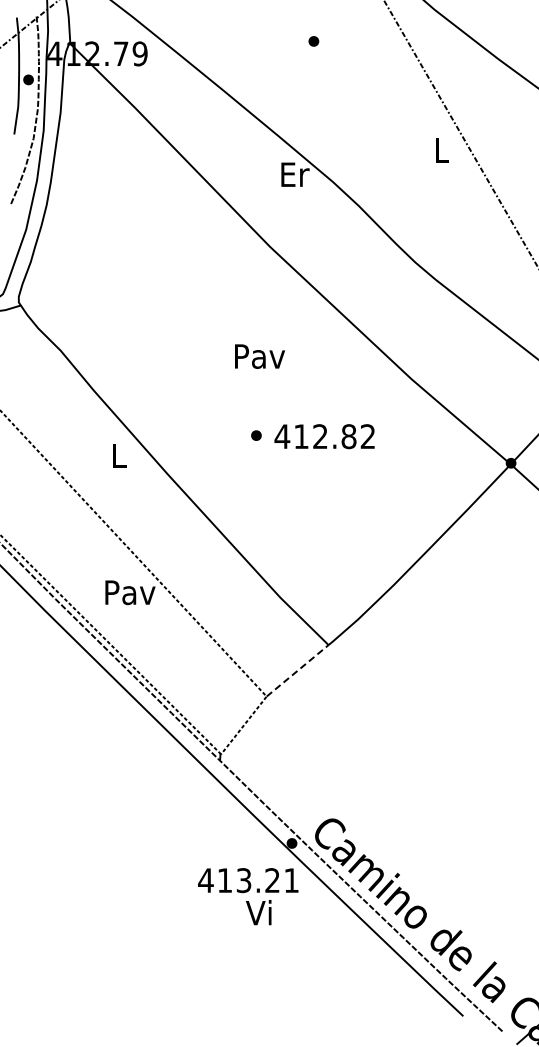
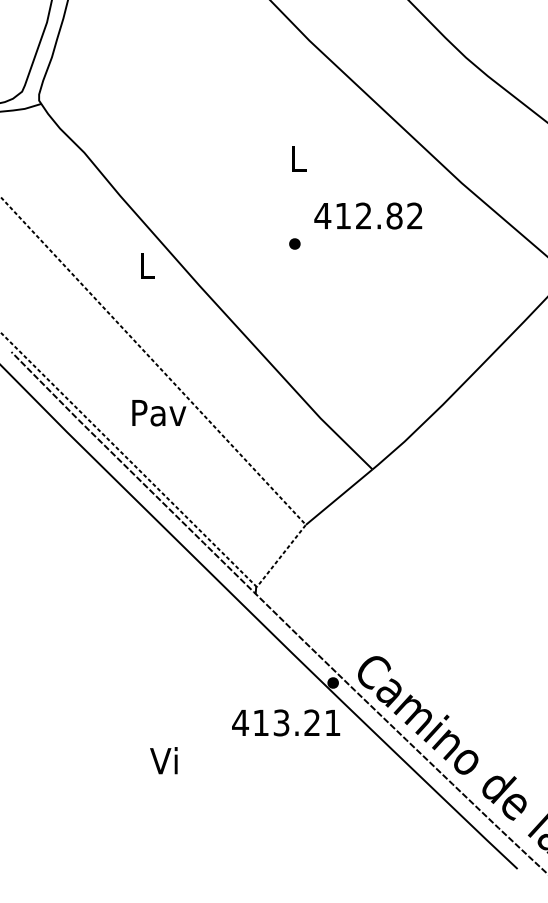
text: (260, 356) -> (299, 158), Pav -> L
text: (324, 436) -> (368, 215), moved
line: (297, 670) -> (339, 496), dashed -> solid
text: (258, 912) -> (163, 760), moved

